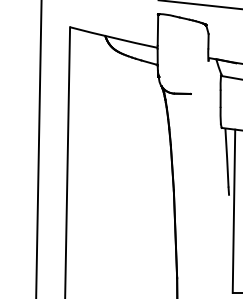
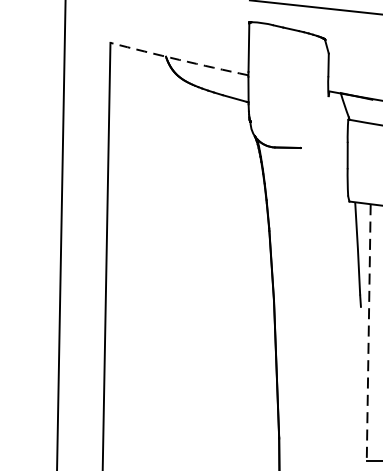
arc: (113, 38) -> (178, 60), solid -> dashed
line: (233, 211) -> (367, 333), solid -> dashed

